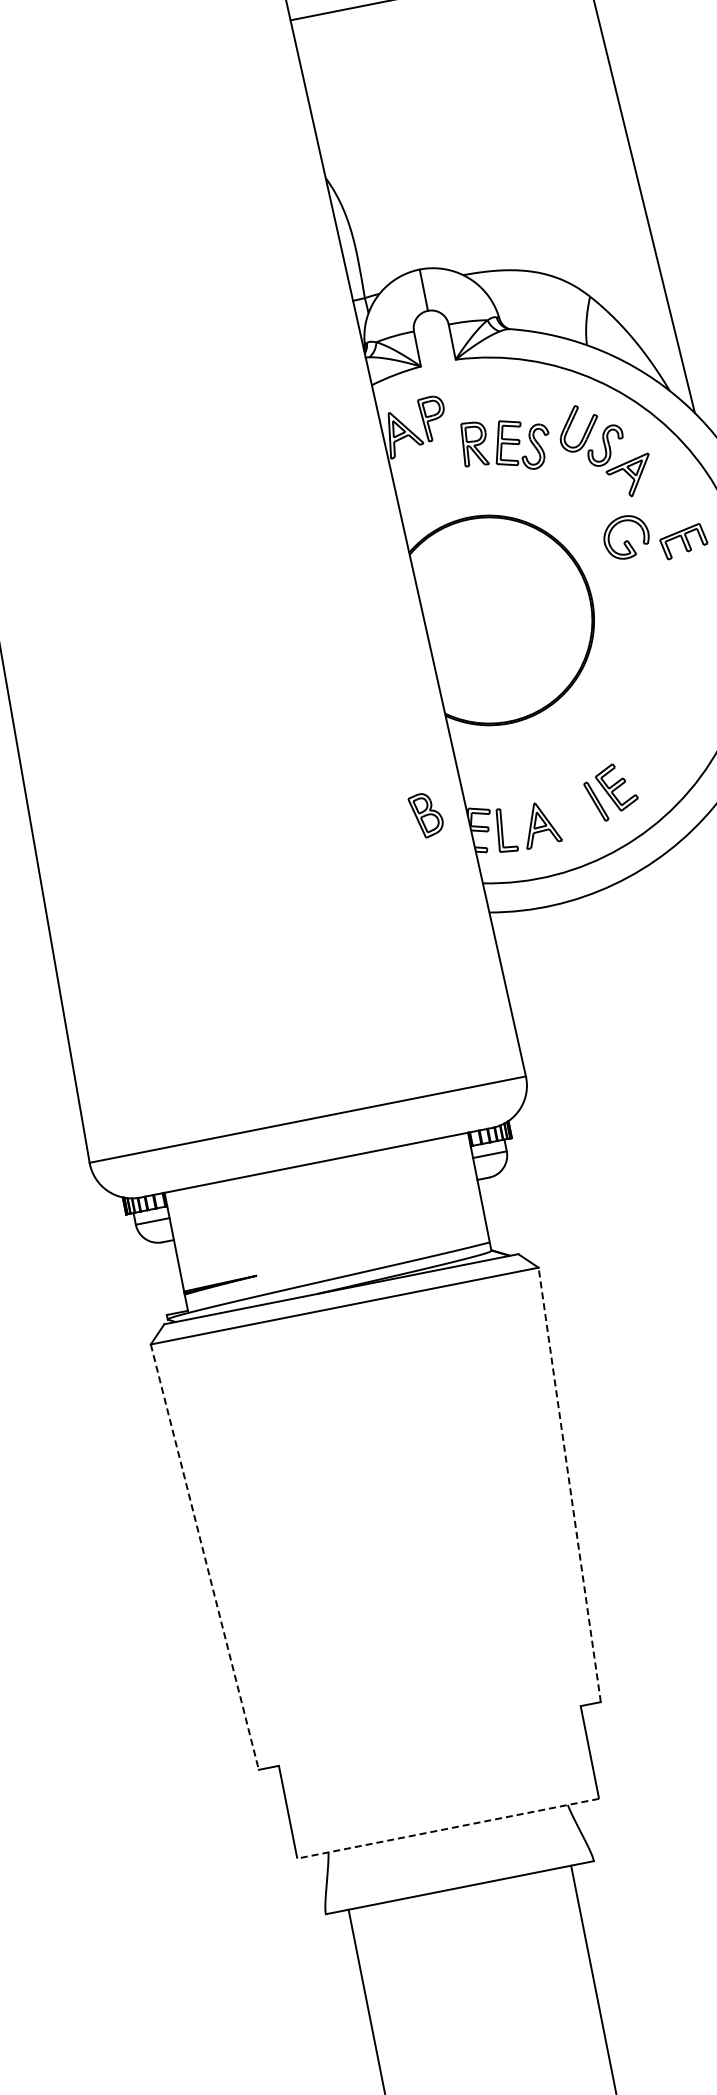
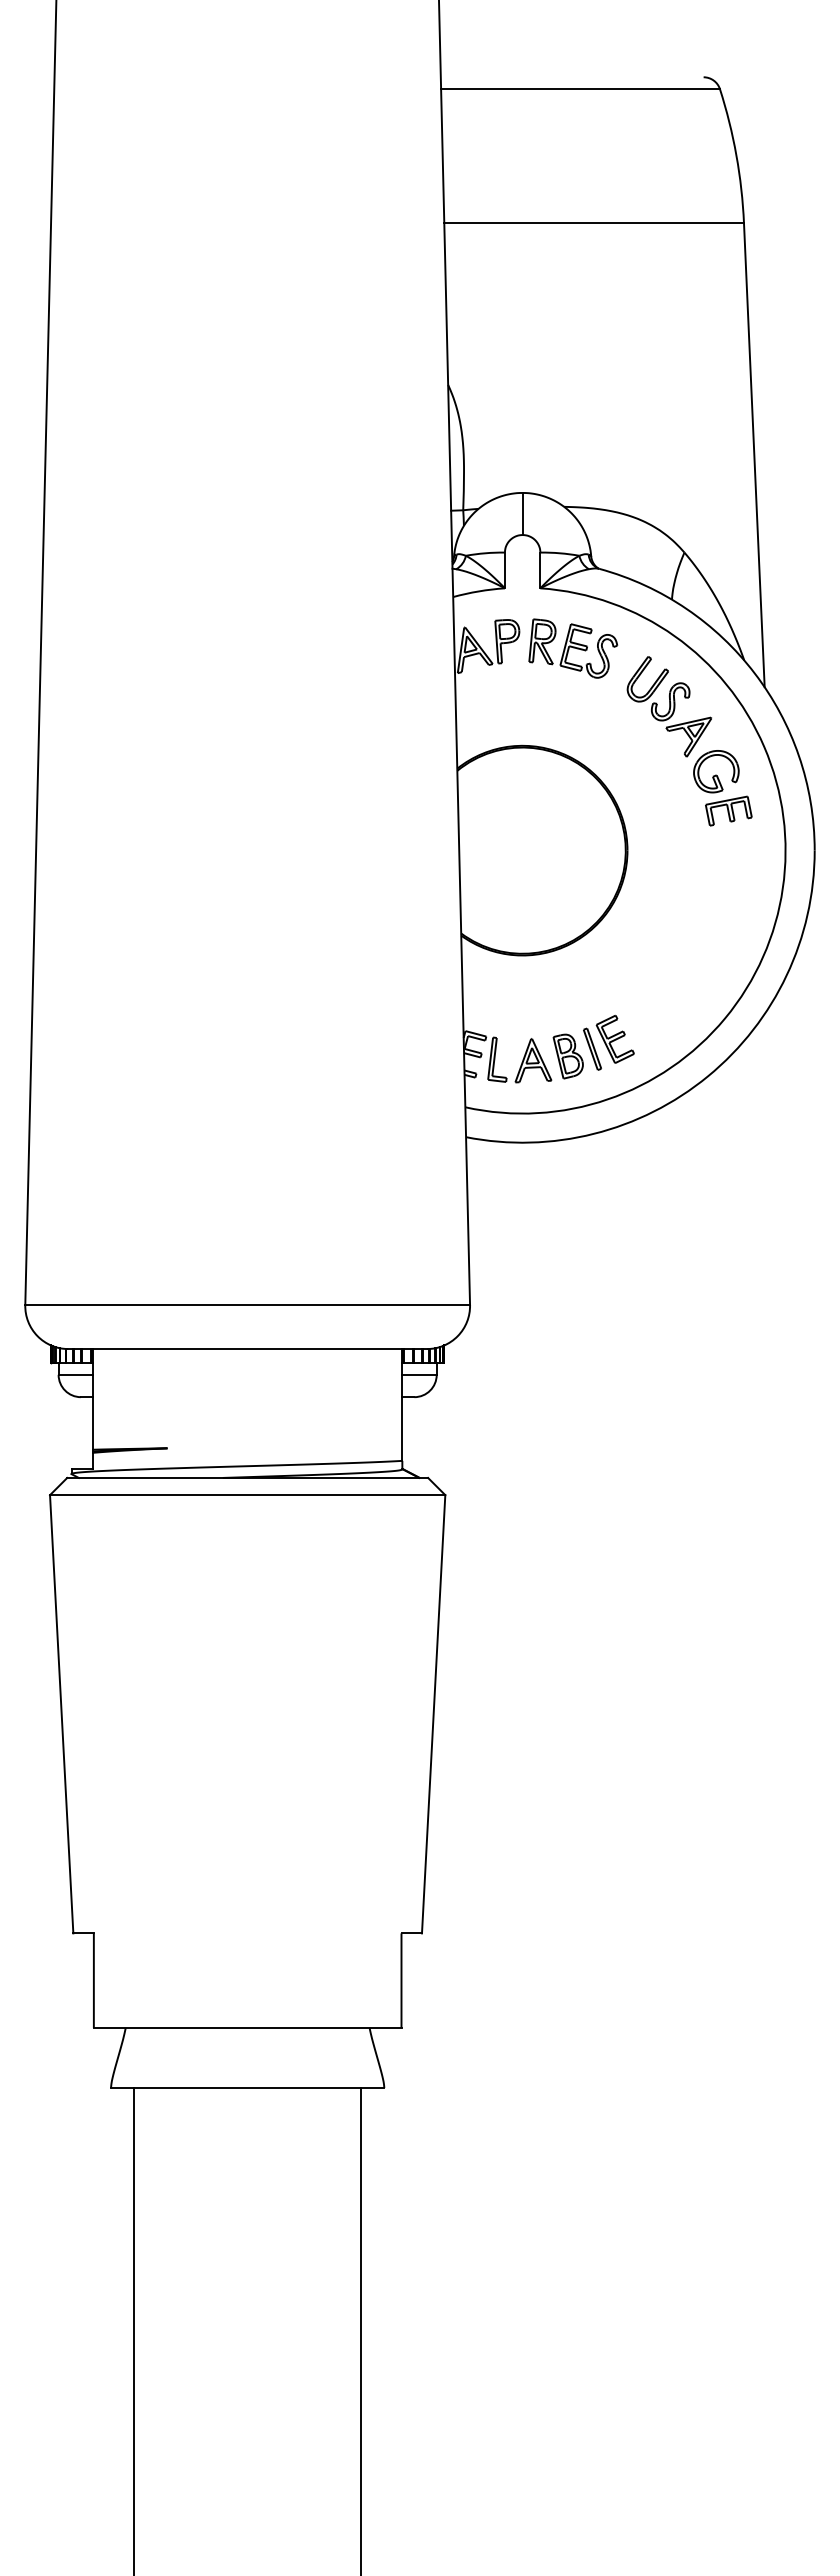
part: (506, 444) -> (573, 648), moved
part: (626, 537) -> (716, 771), moved
part: (425, 815) -> (567, 1056), moved
line: (569, 1484) -> (433, 1713), dashed -> solid
line: (204, 1557) -> (61, 1714), dashed -> solid
line: (447, 1828) -> (247, 2027), dashed -> solid

